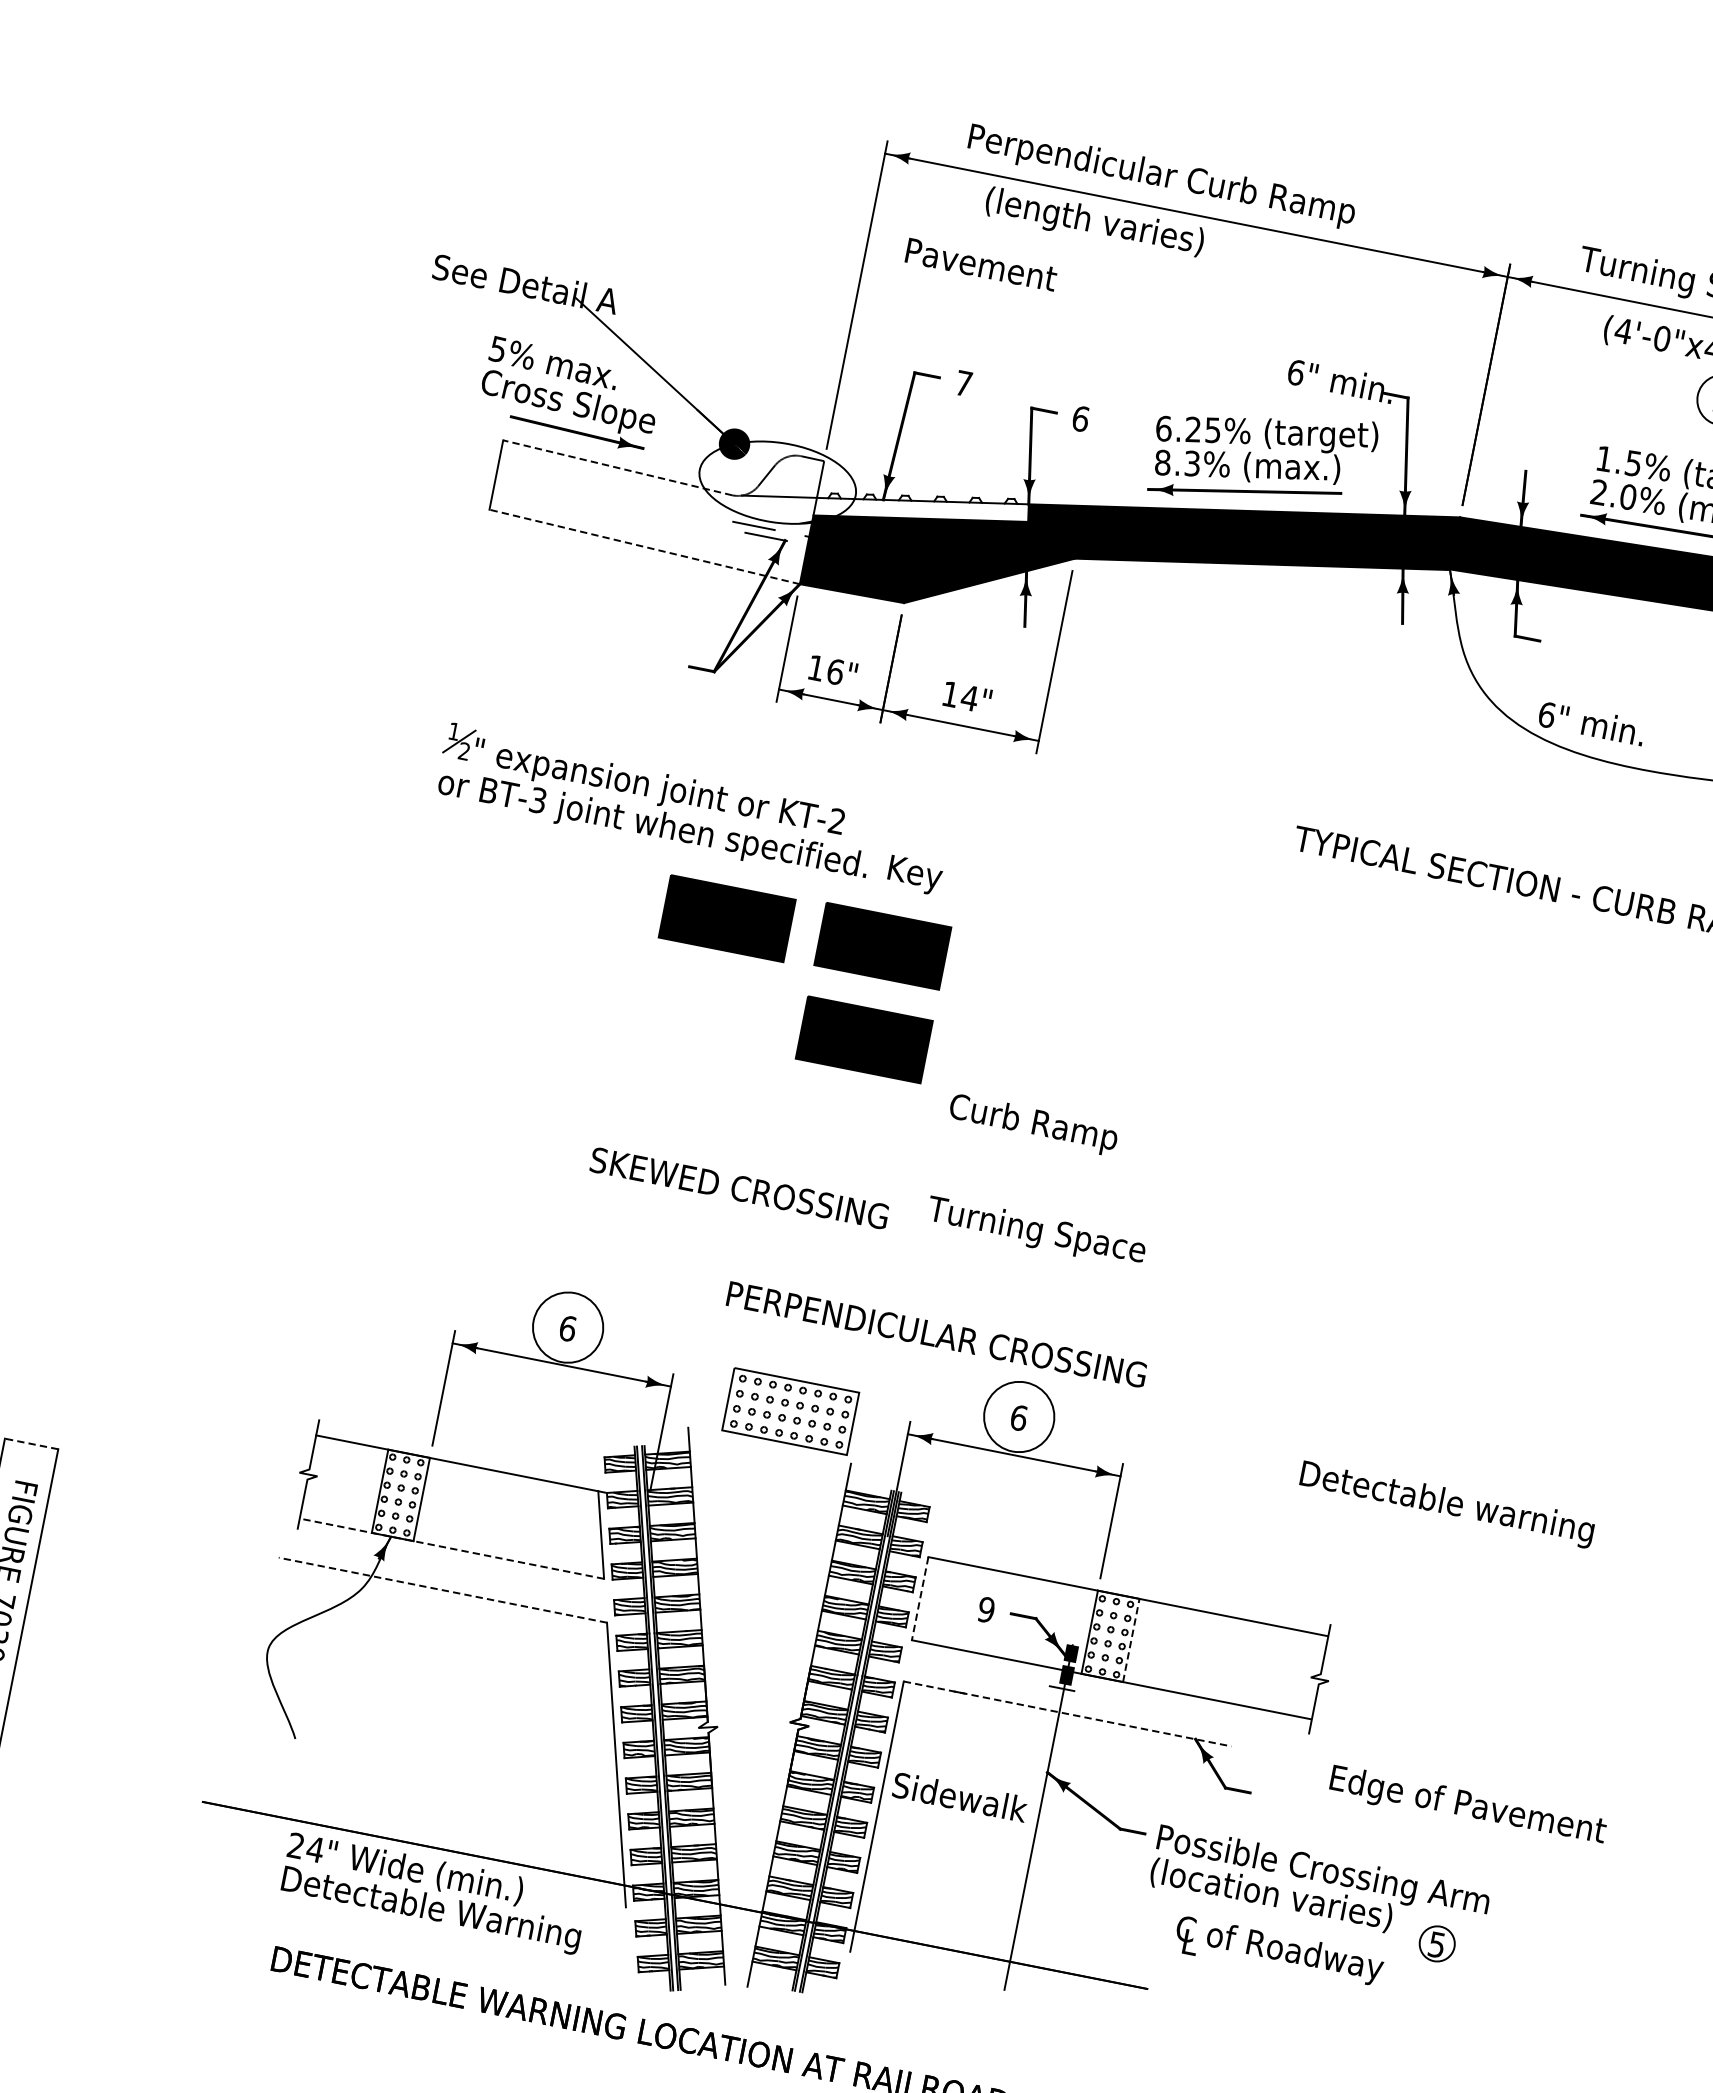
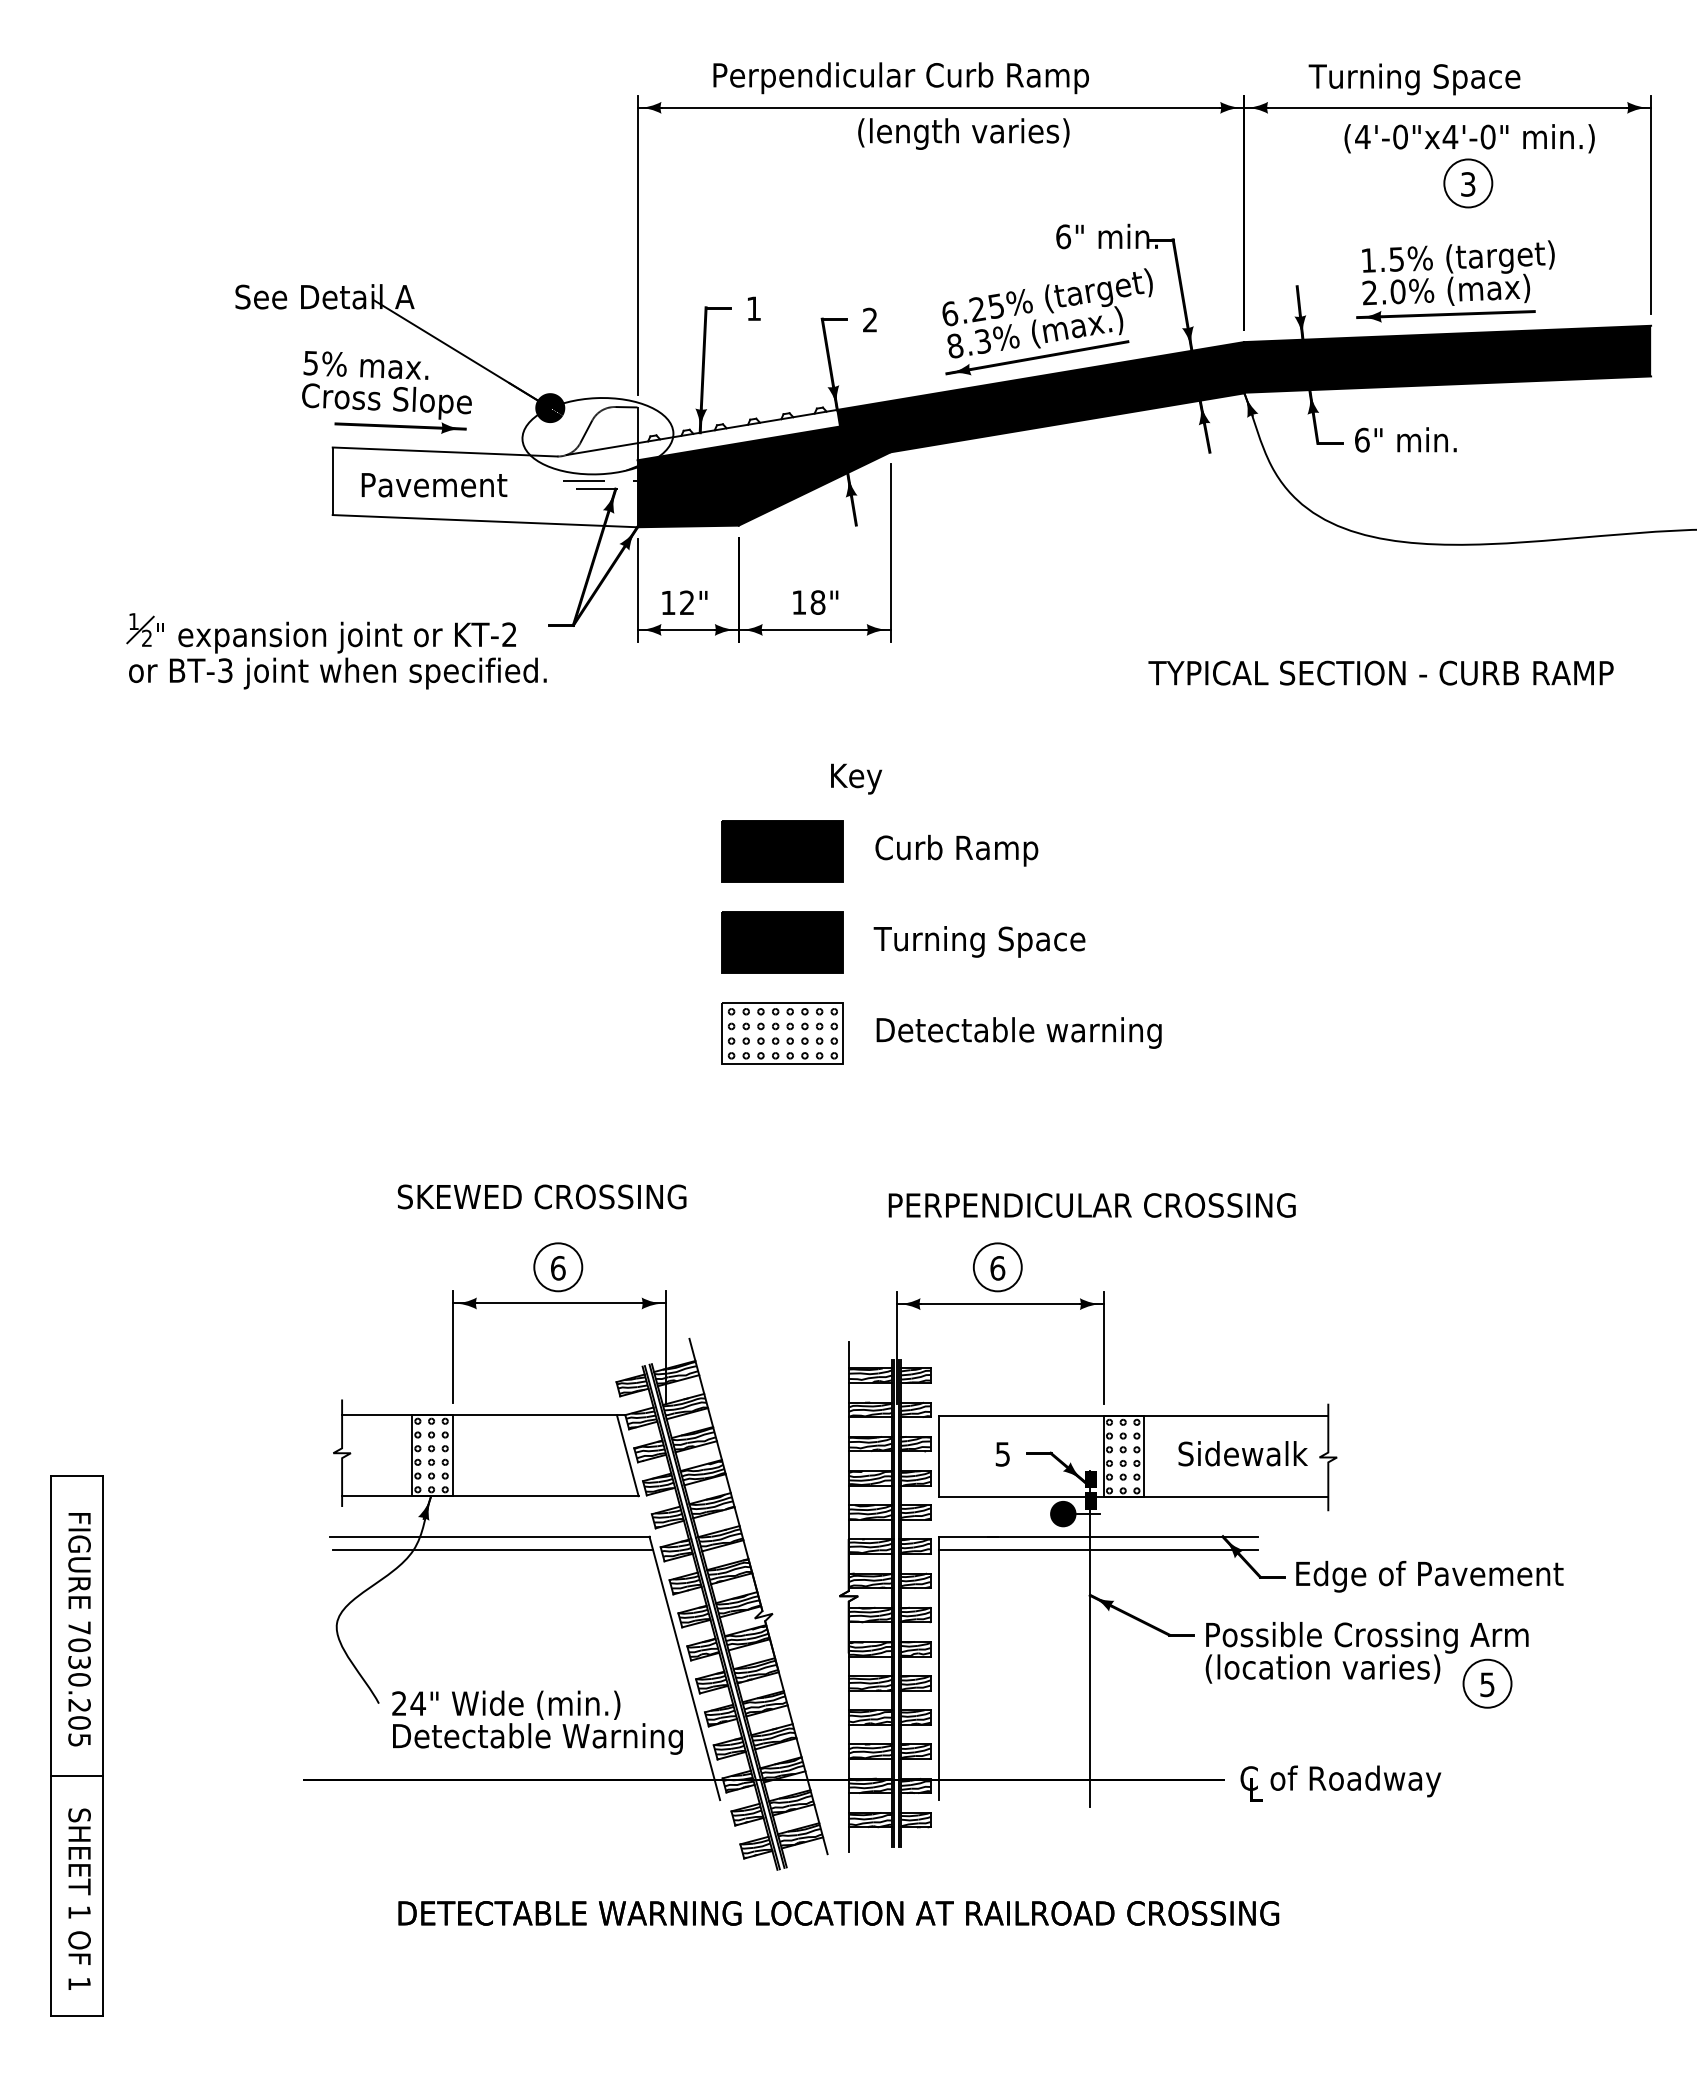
text: (1094, 222) -> (963, 133), moved
text: (981, 265) -> (434, 485), moved
text: (963, 383) -> (753, 308), 7 -> 1
text: (1081, 418) -> (870, 319), 6 -> 2
line: (617, 468) -> (445, 452), dashed -> solid
line: (645, 547) -> (485, 521), dashed -> solid
text: (835, 671) -> (687, 602), 16" -> 12"
text: (969, 697) -> (817, 602), 14" -> 18"
text: (1591, 723) -> (1405, 439), moved
part: (656, 803) -> (336, 651), moved
text: (915, 874) -> (856, 778), moved
part: (727, 918) -> (631, 854), removed
text: (1033, 1124) -> (956, 850), moved
text: (738, 1187) -> (541, 1196), moved
text: (1036, 1231) -> (979, 941), moved
circle: (568, 1327) -> (558, 1267), size x0.71
text: (936, 1334) -> (1091, 1205), moved
part: (790, 1411) -> (782, 1033), moved
circle: (1018, 1417) -> (997, 1267), size x0.71
line: (31, 1443) -> (76, 1475), dashed -> solid
text: (1446, 1503) -> (1018, 1032), moved
line: (450, 1548) -> (489, 1496), dashed -> solid
line: (442, 1589) -> (489, 1536), dashed -> solid
line: (919, 1599) -> (938, 1456), dashed -> solid
line: (443, 1604) -> (492, 1550), added
text: (986, 1610) -> (1002, 1454), 9 -> 5
line: (1131, 1640) -> (1144, 1456), dashed -> solid
fill: (1036, 1682) -> (1063, 1513), added
line: (1067, 1713) -> (1098, 1536), dashed -> solid
line: (1064, 1727) -> (1097, 1550), added
text: (959, 1796) -> (1242, 1453), moved
text: (1467, 1806) -> (1429, 1576), moved
text: (433, 1893) -> (537, 1722), moved
circle: (1437, 1943) -> (1487, 1683), size x1.43
text: (1278, 1952) -> (1340, 1783), moved

